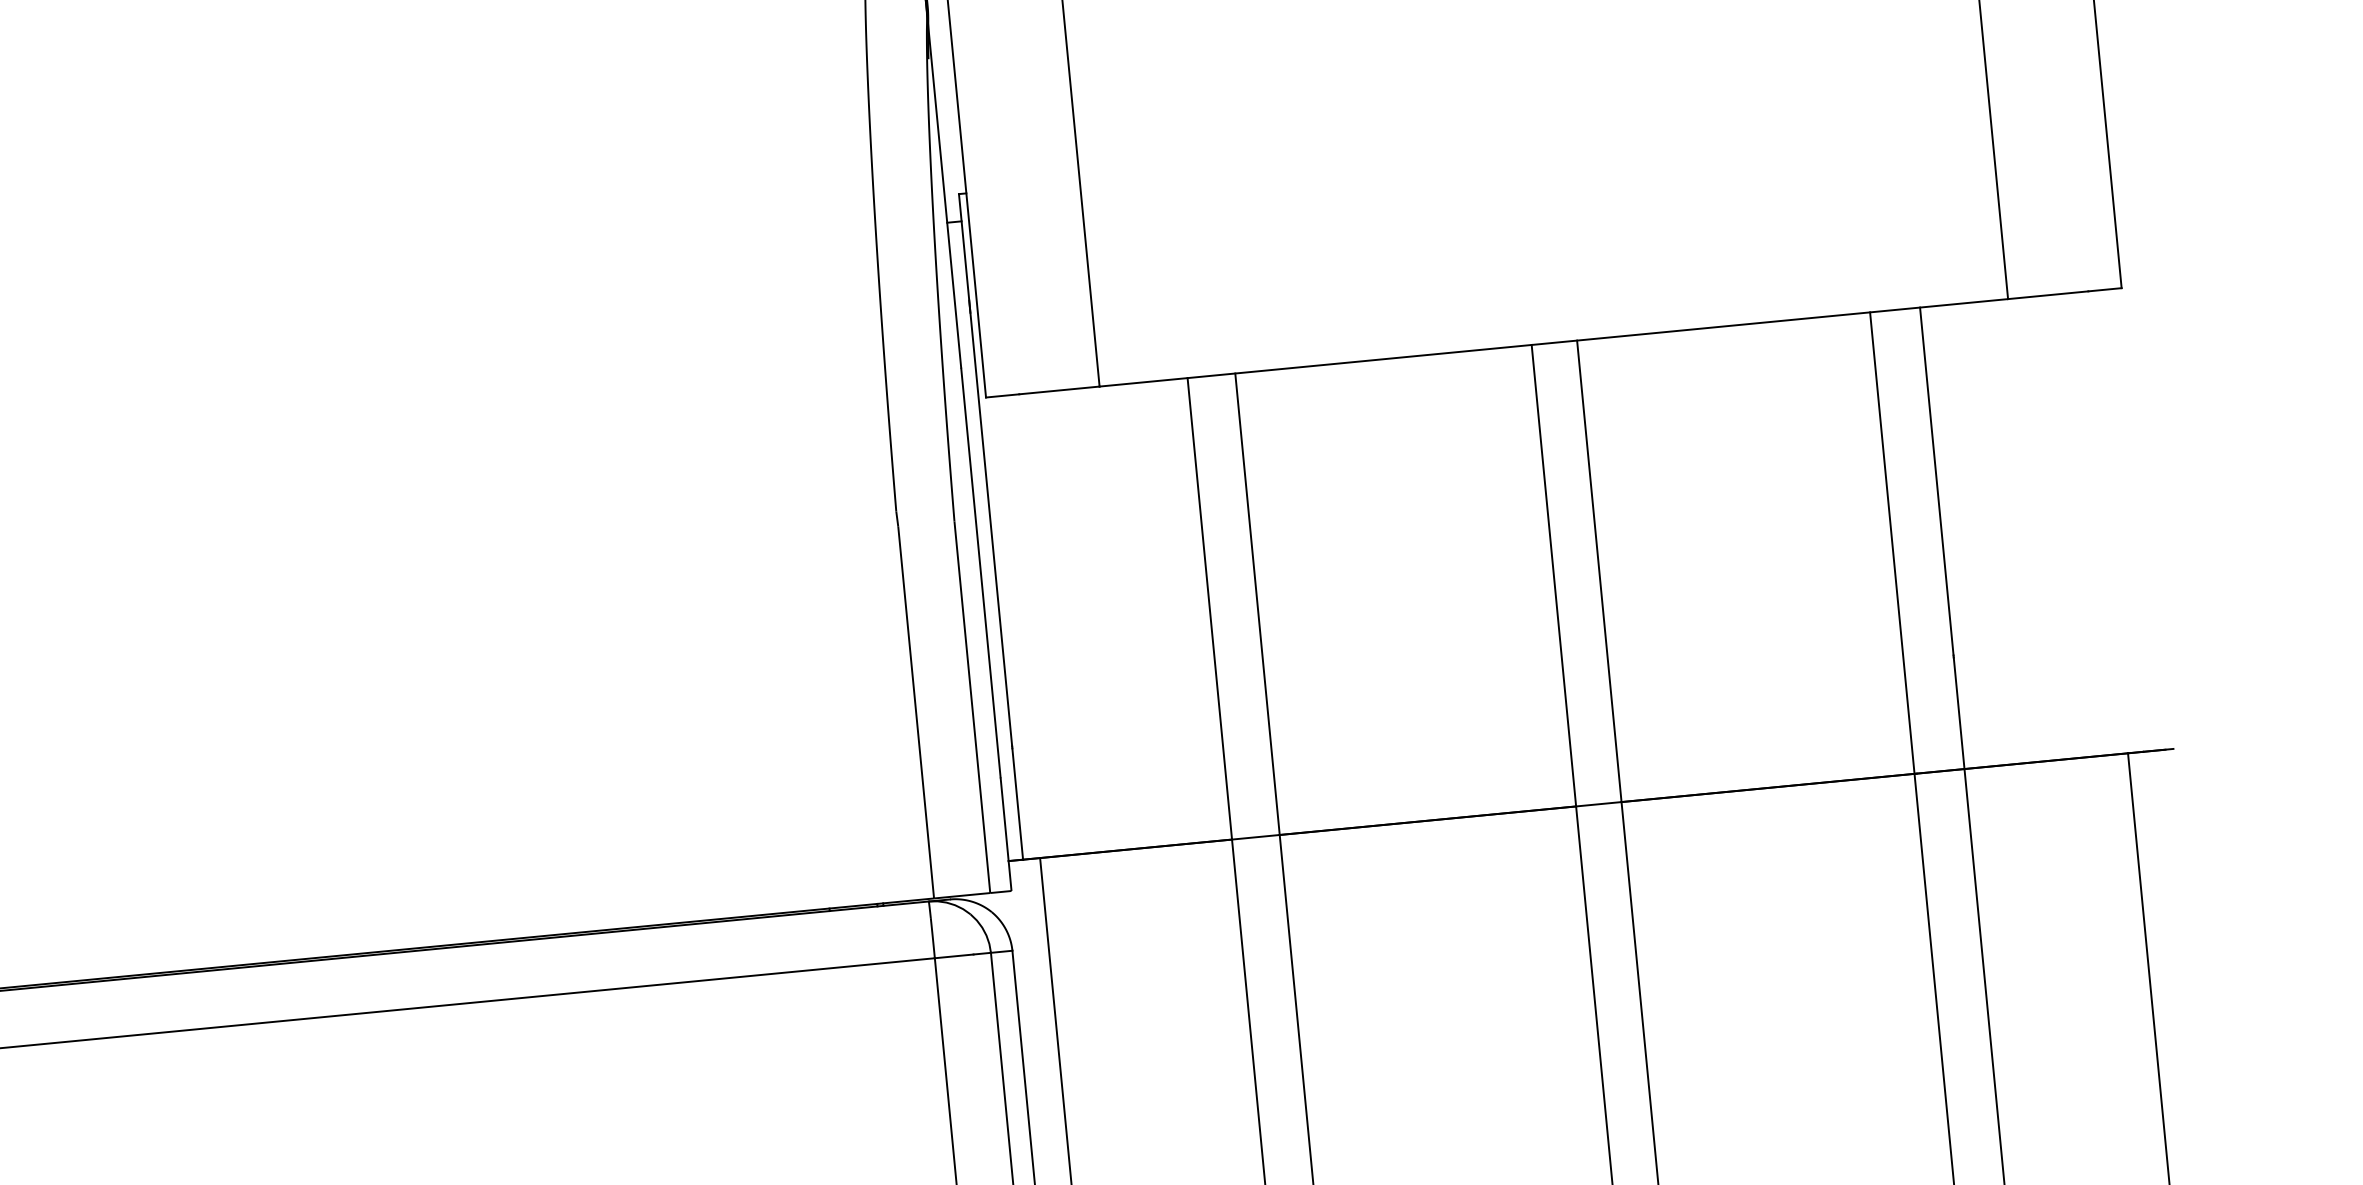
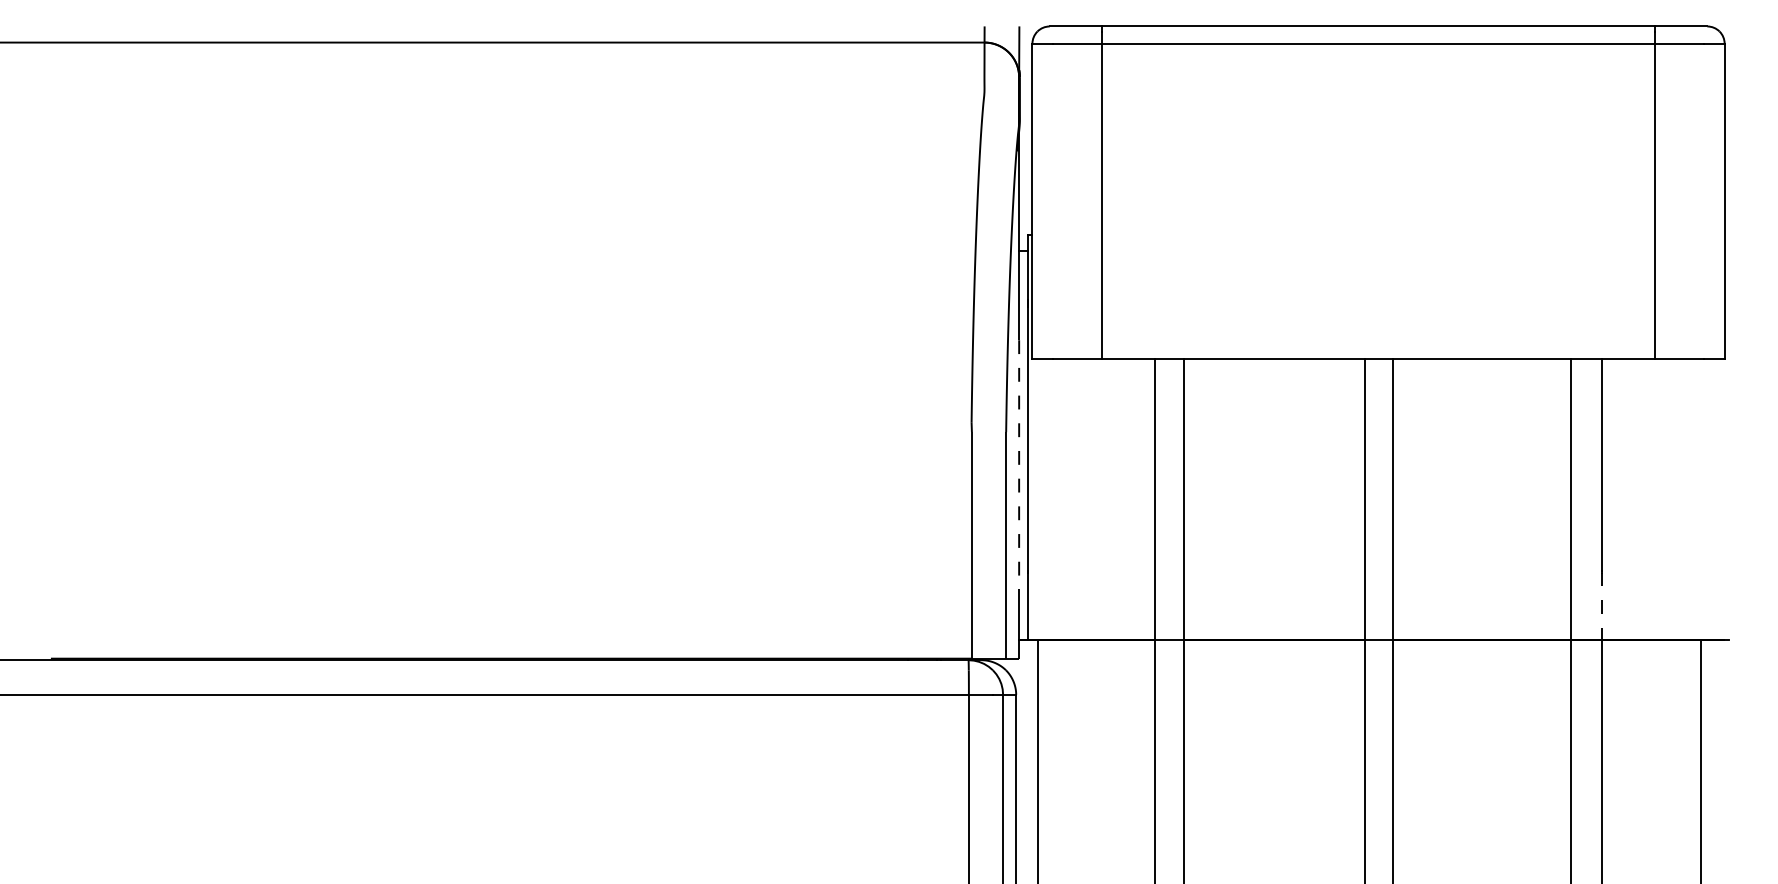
line: (981, 572) -> (1019, 464), solid -> dashed
line: (1958, 713) -> (1601, 606), solid -> dashed

